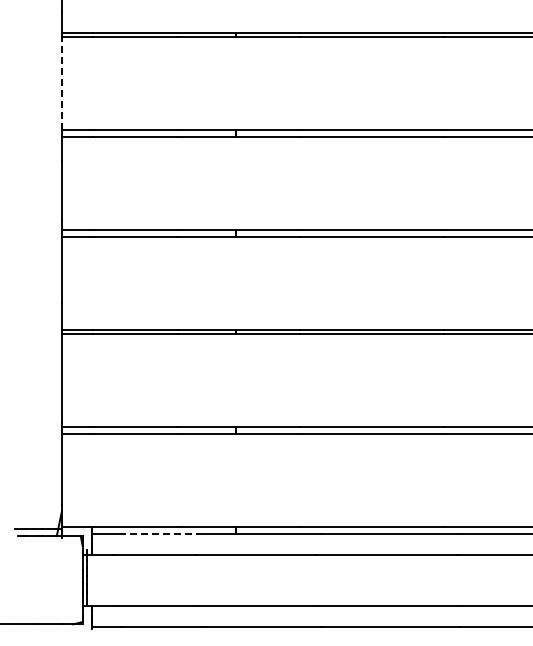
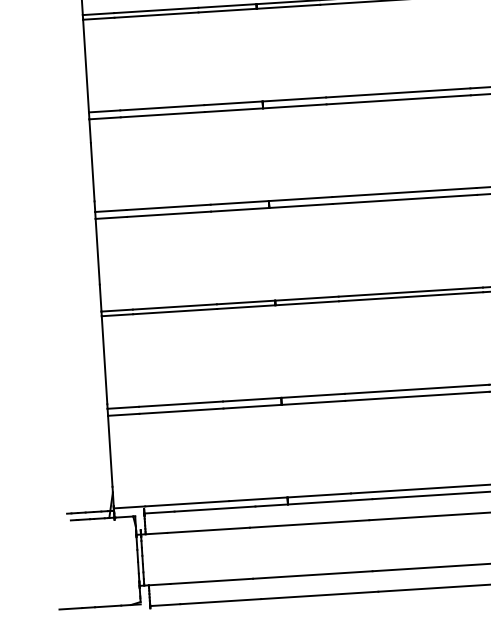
line: (61, 83) -> (85, 65), dashed -> solid
line: (162, 533) -> (214, 508), dashed -> solid

